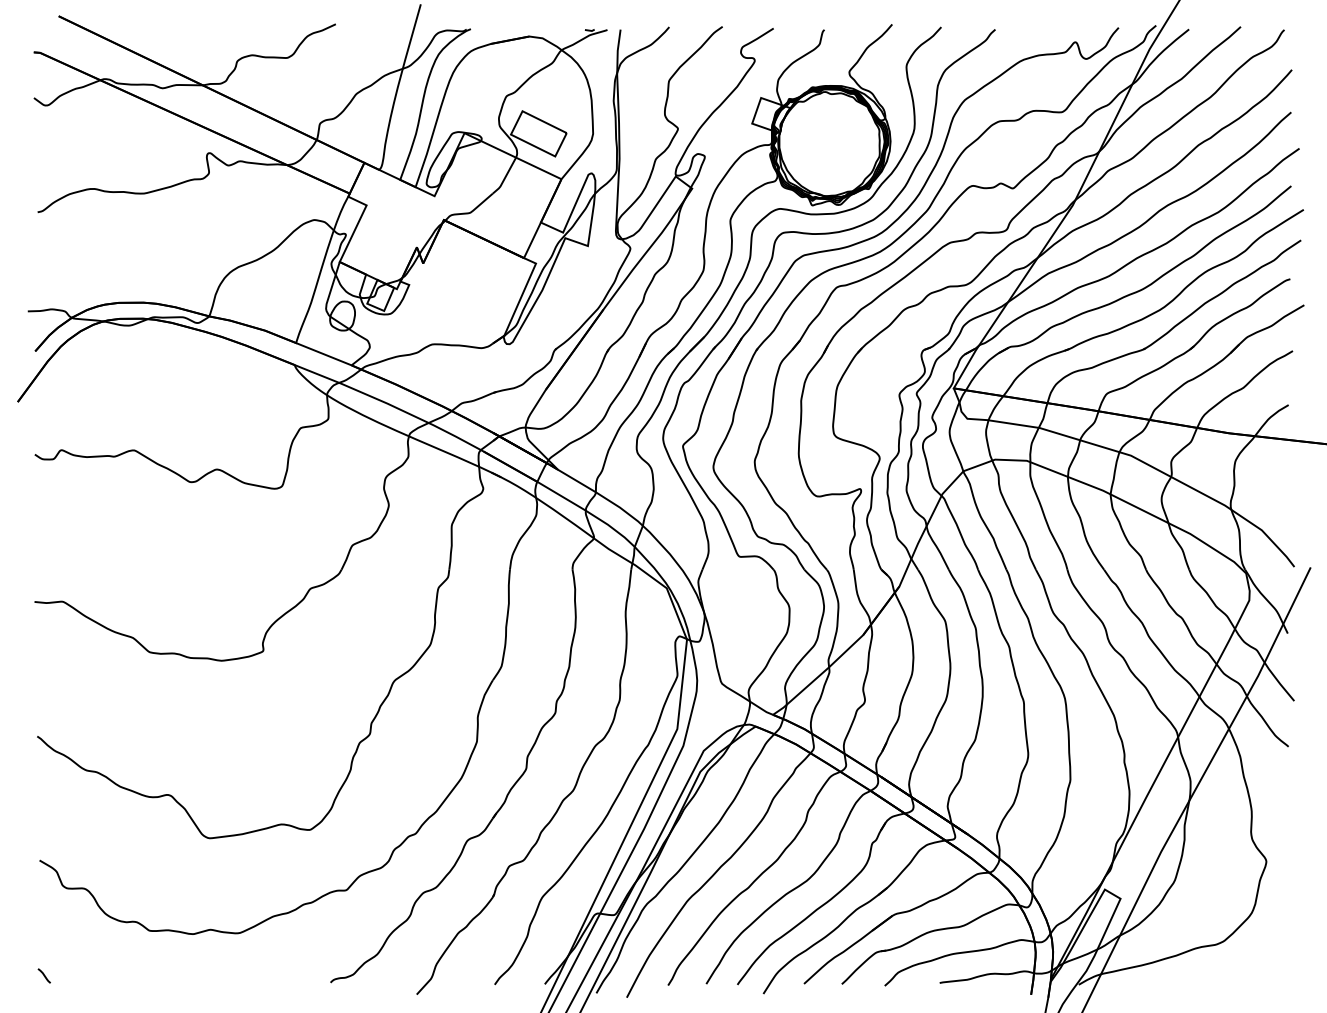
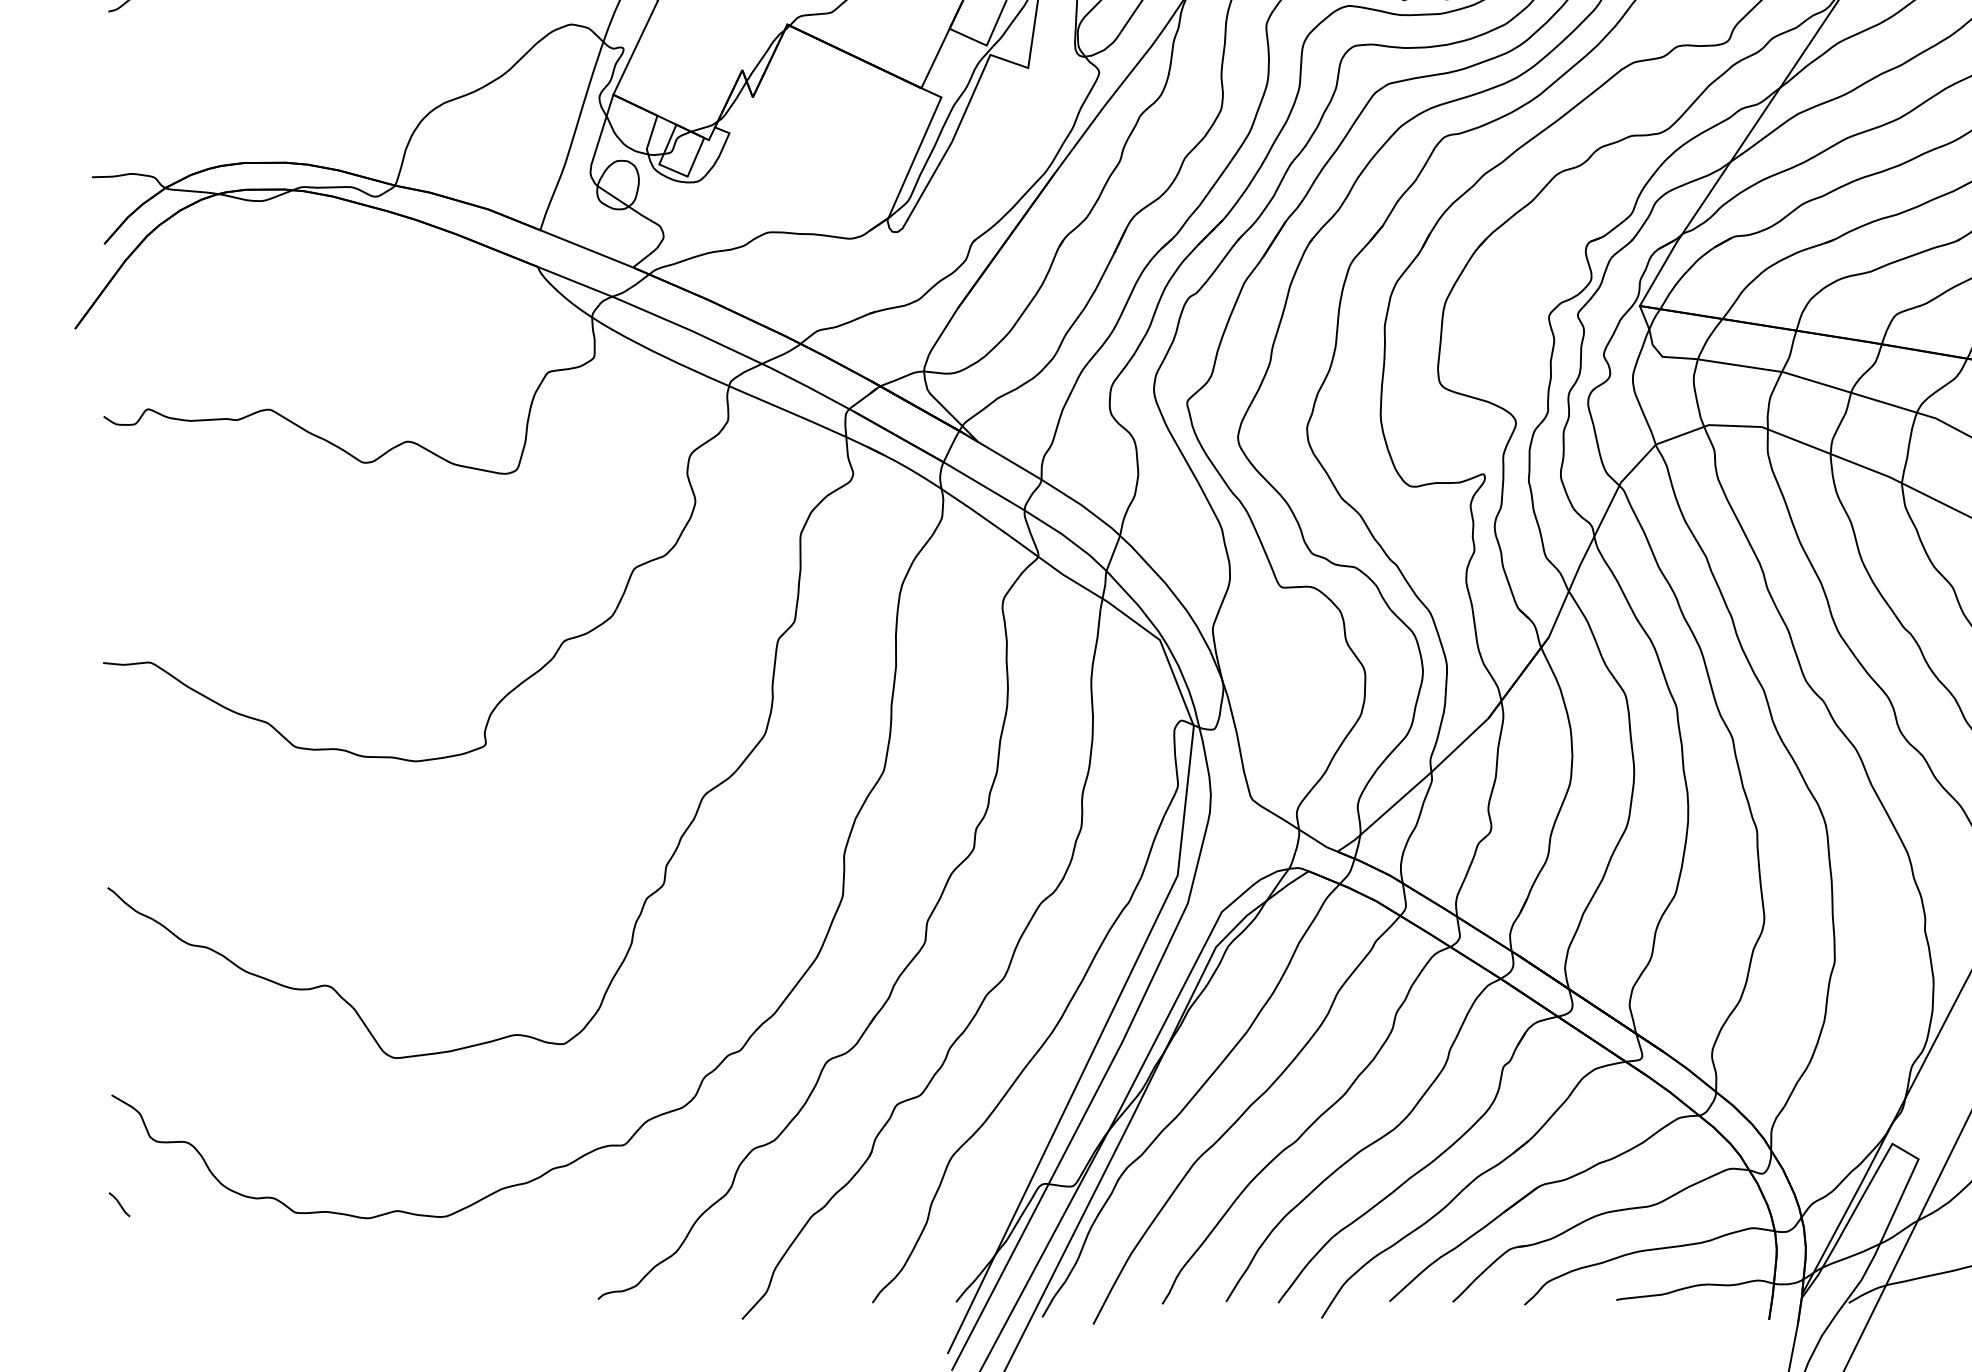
line: (43, 975) -> (118, 1203), moved

